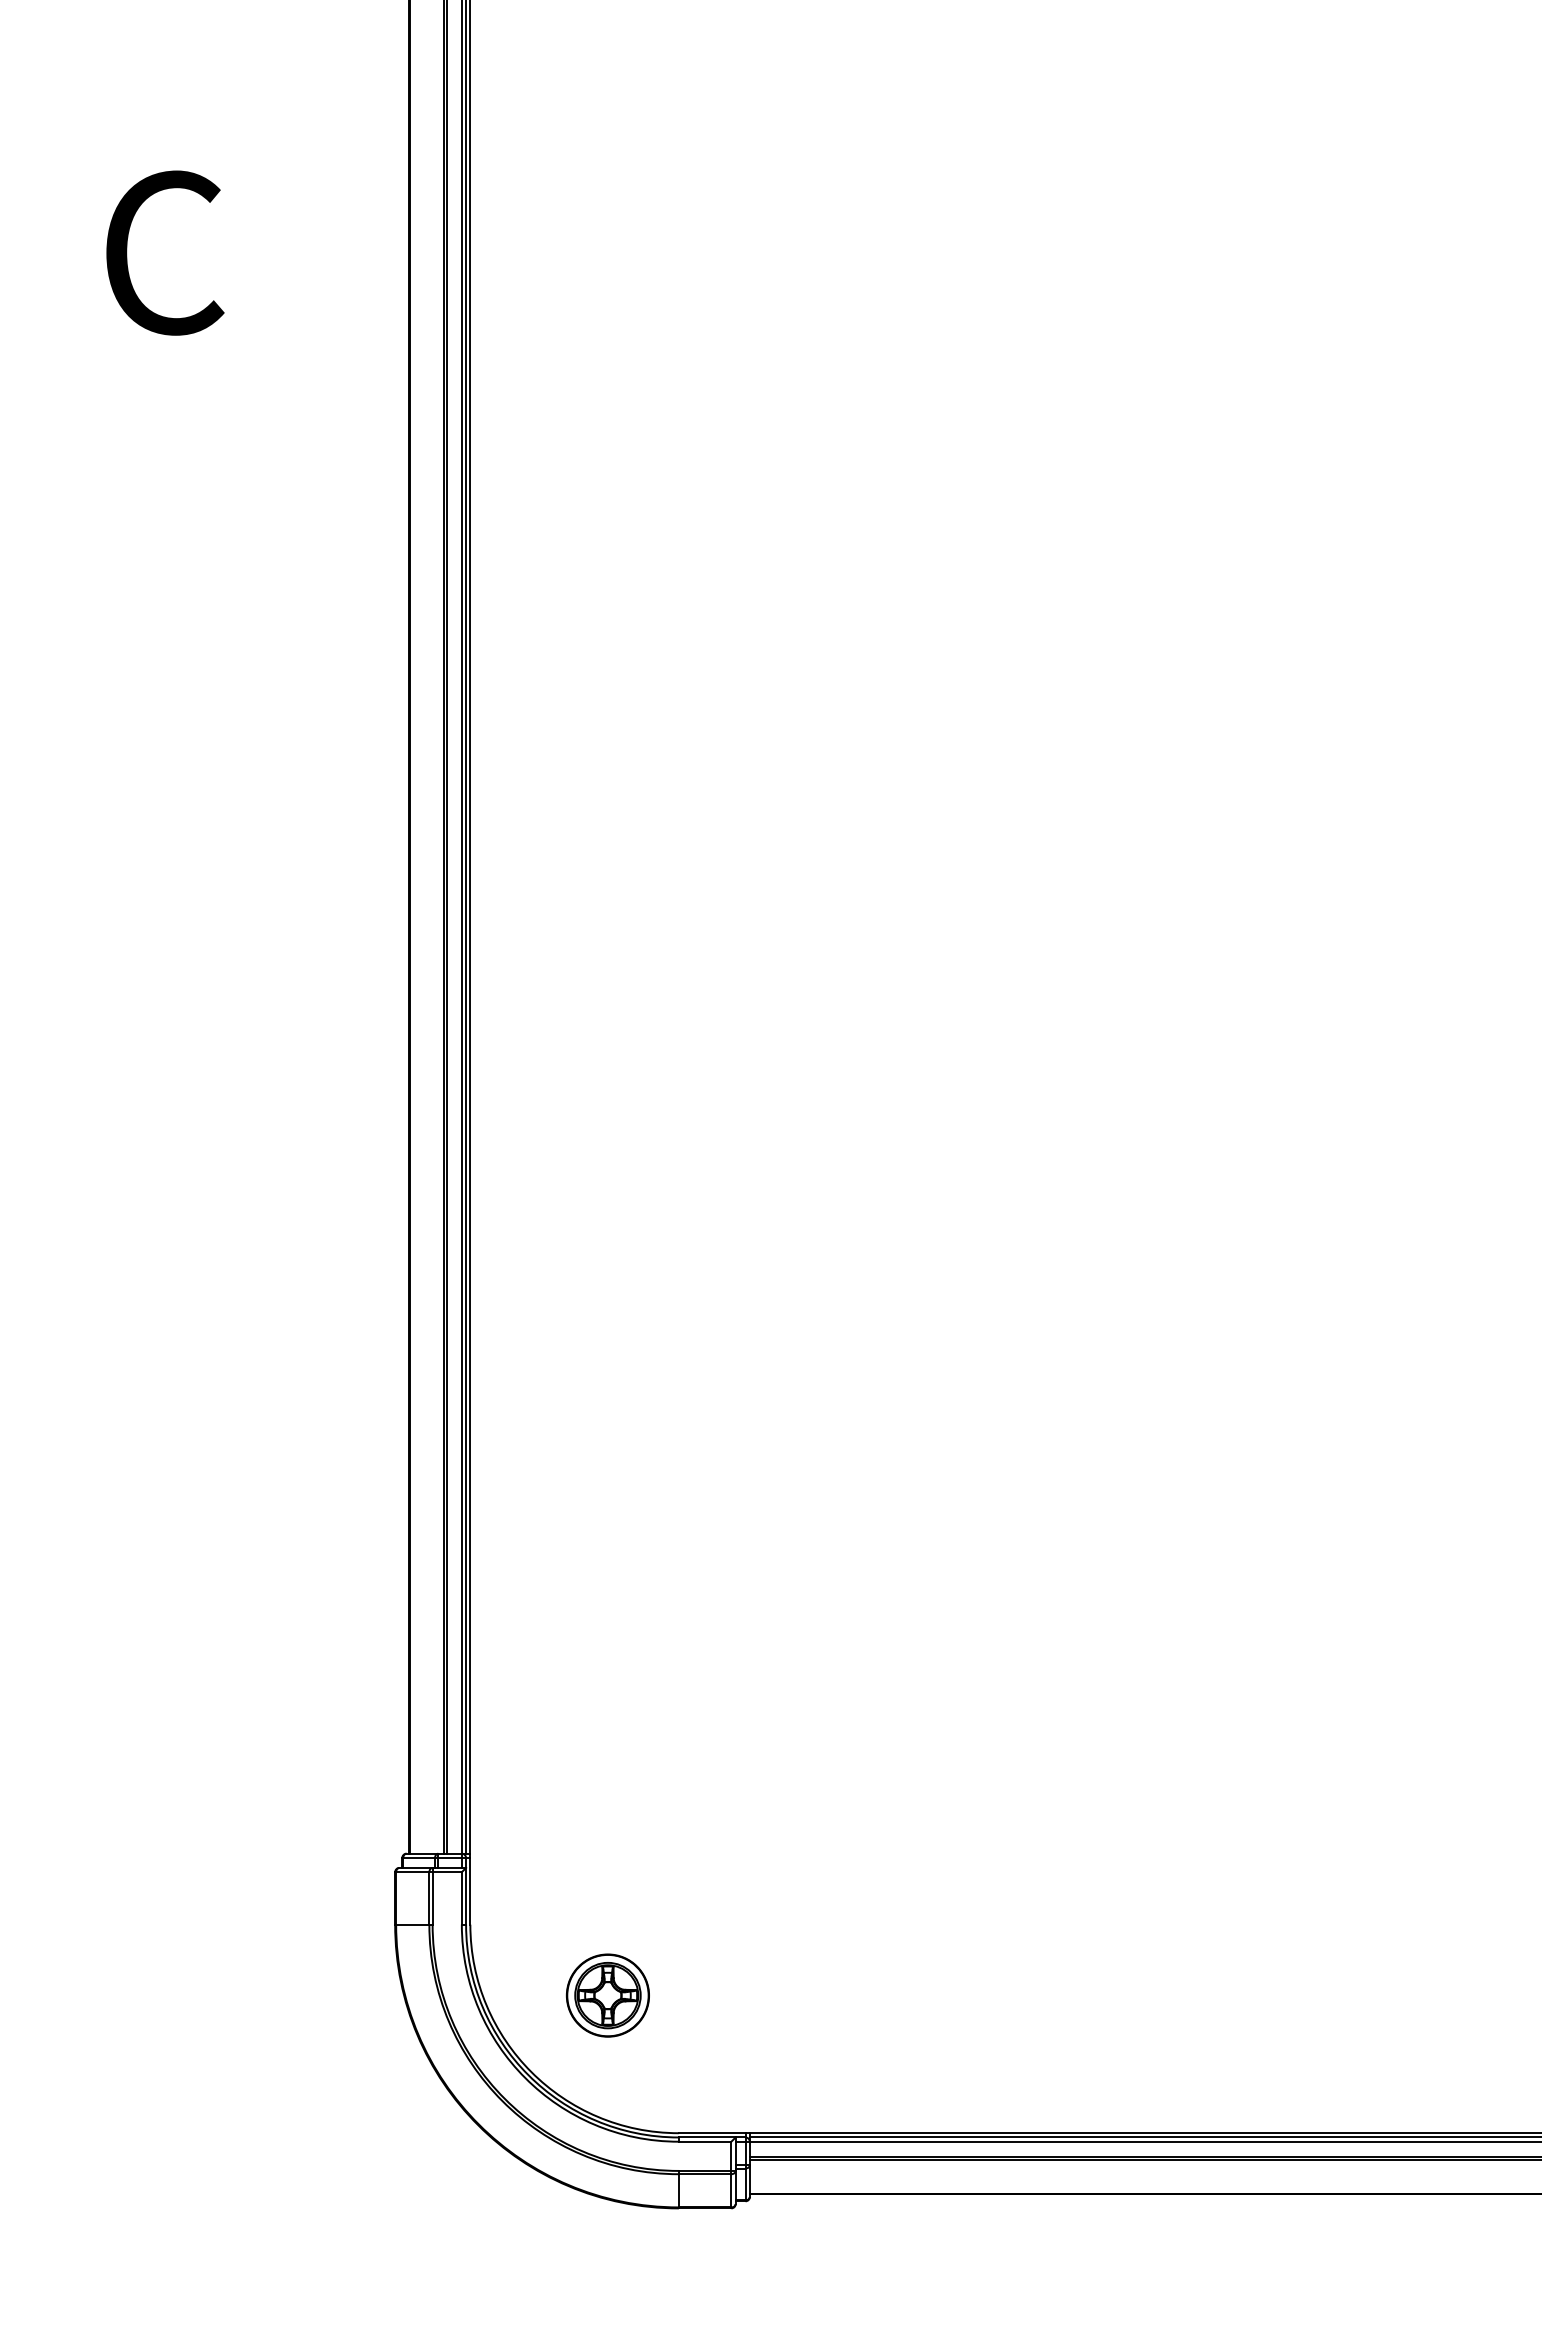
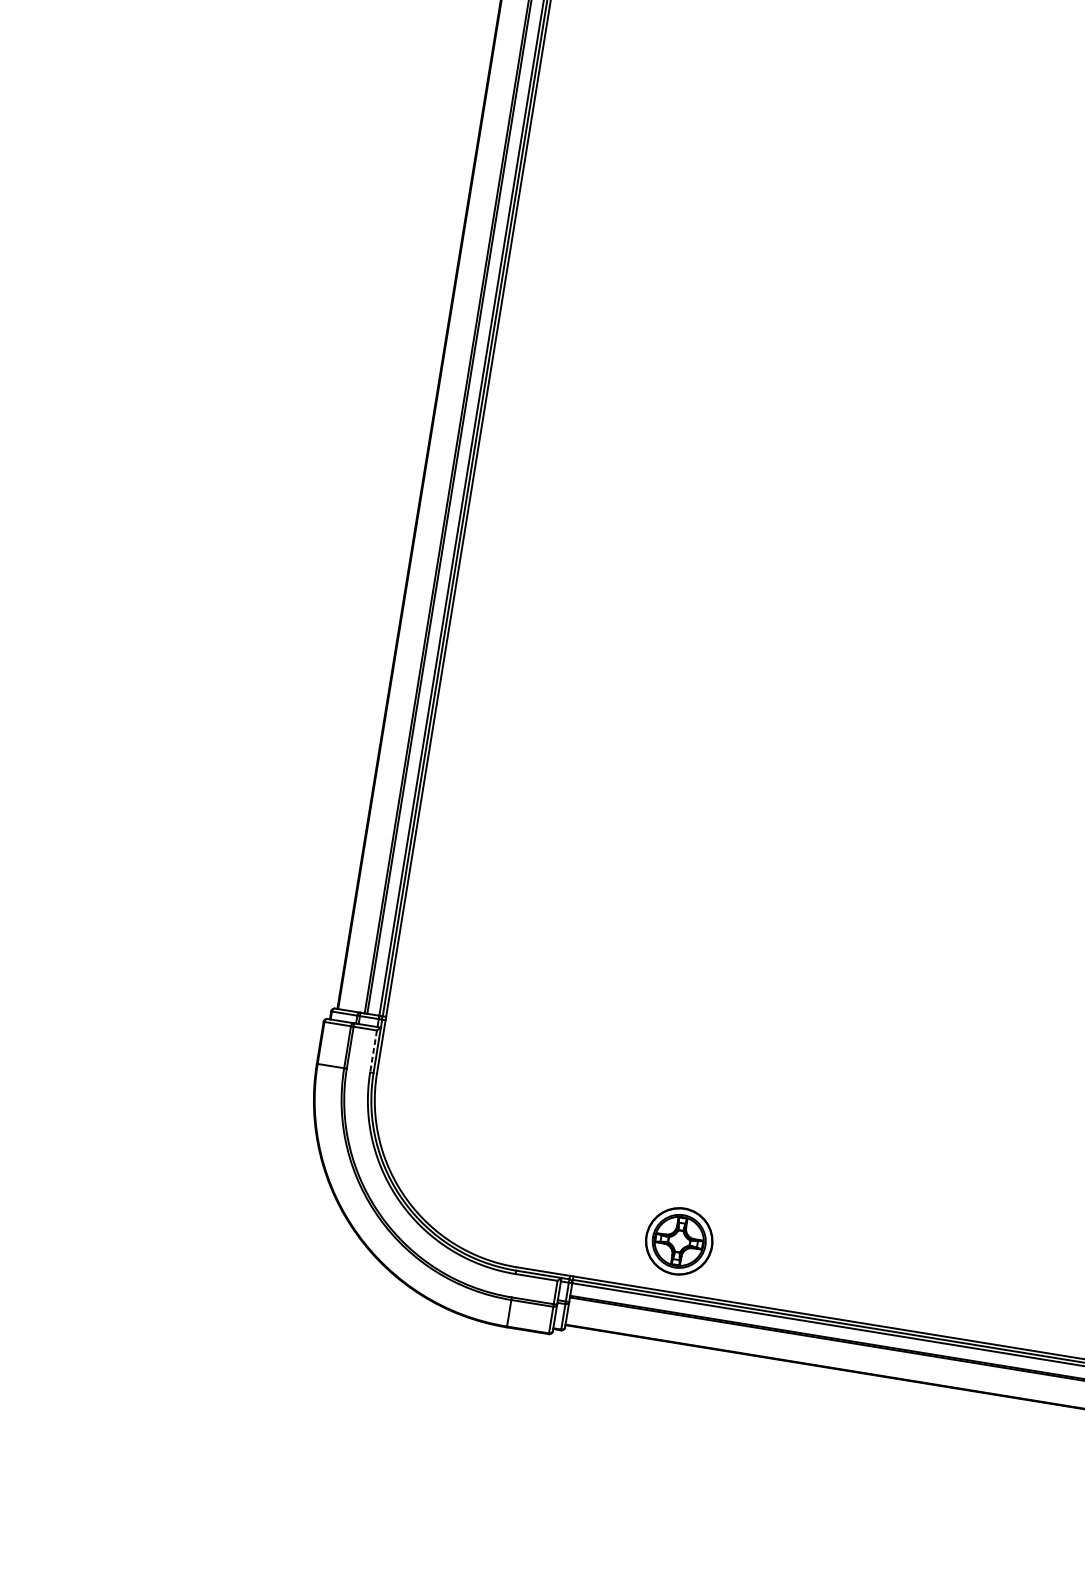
line: (461, 1898) -> (373, 1051), solid -> dashed
part: (607, 1995) -> (678, 1241), moved

